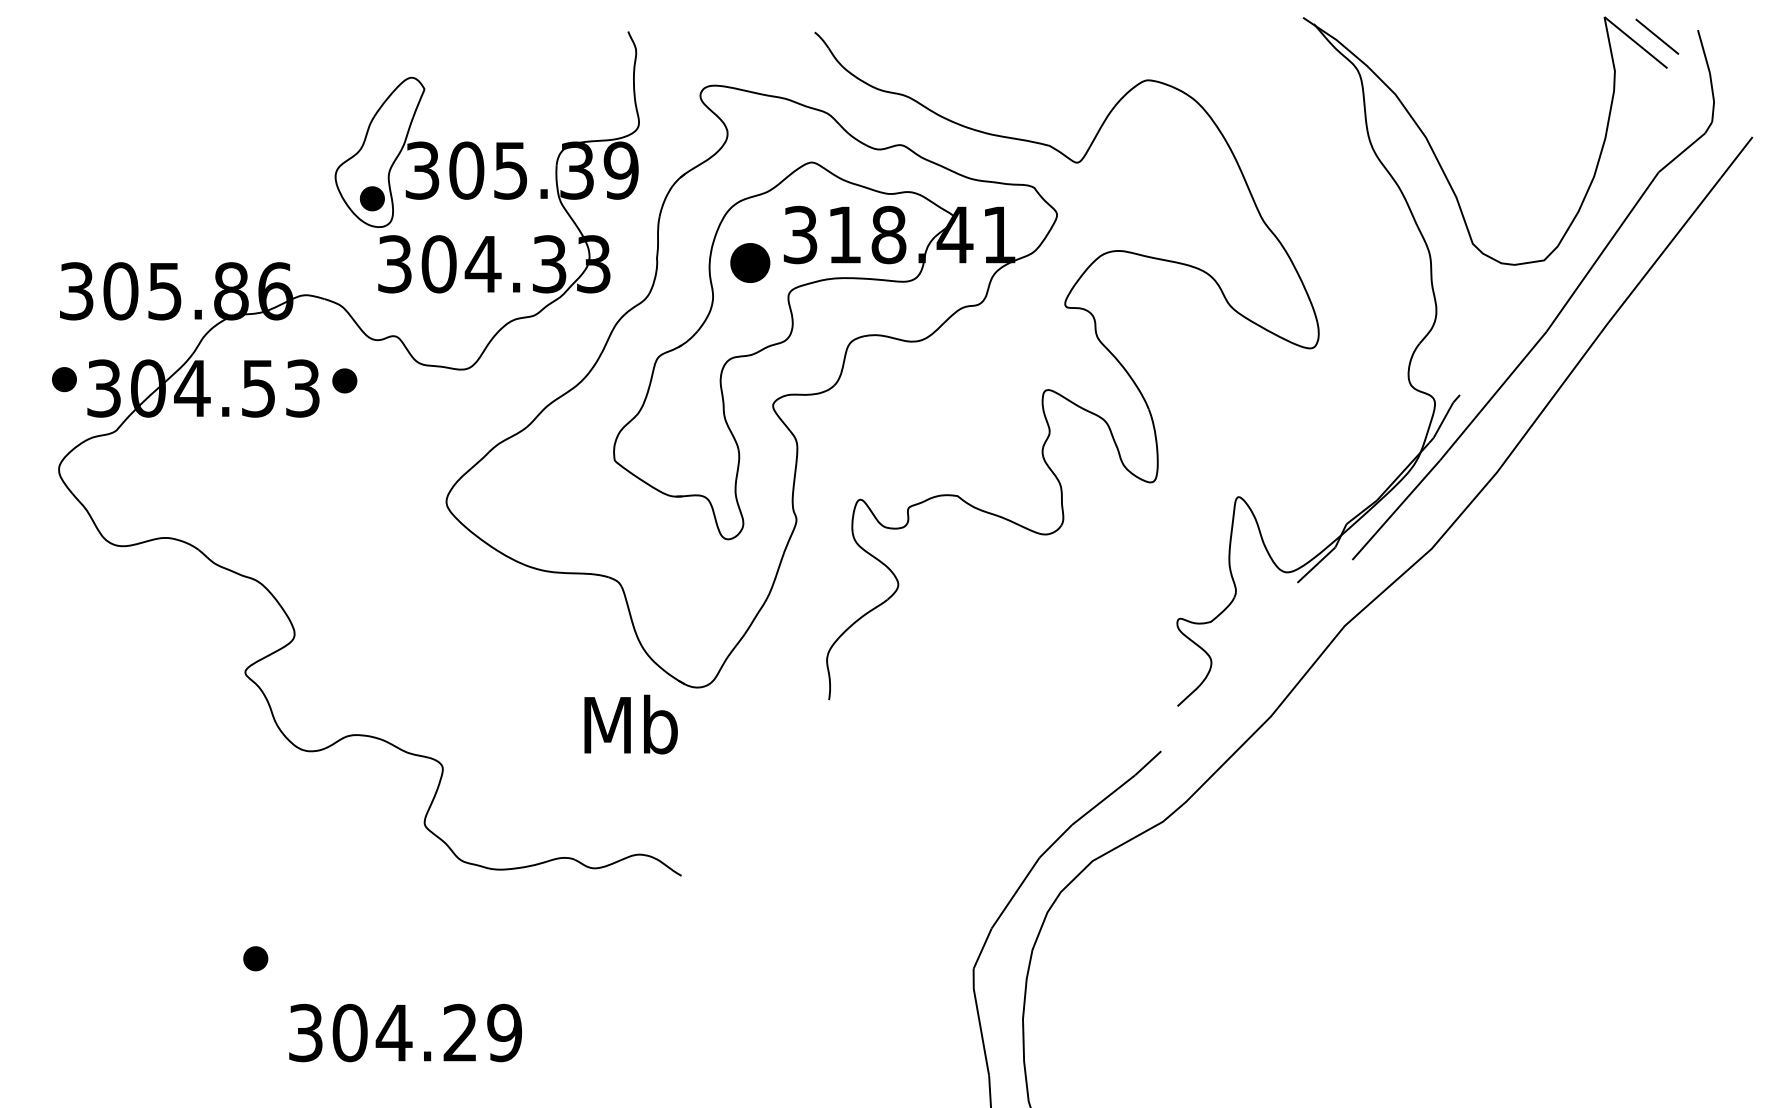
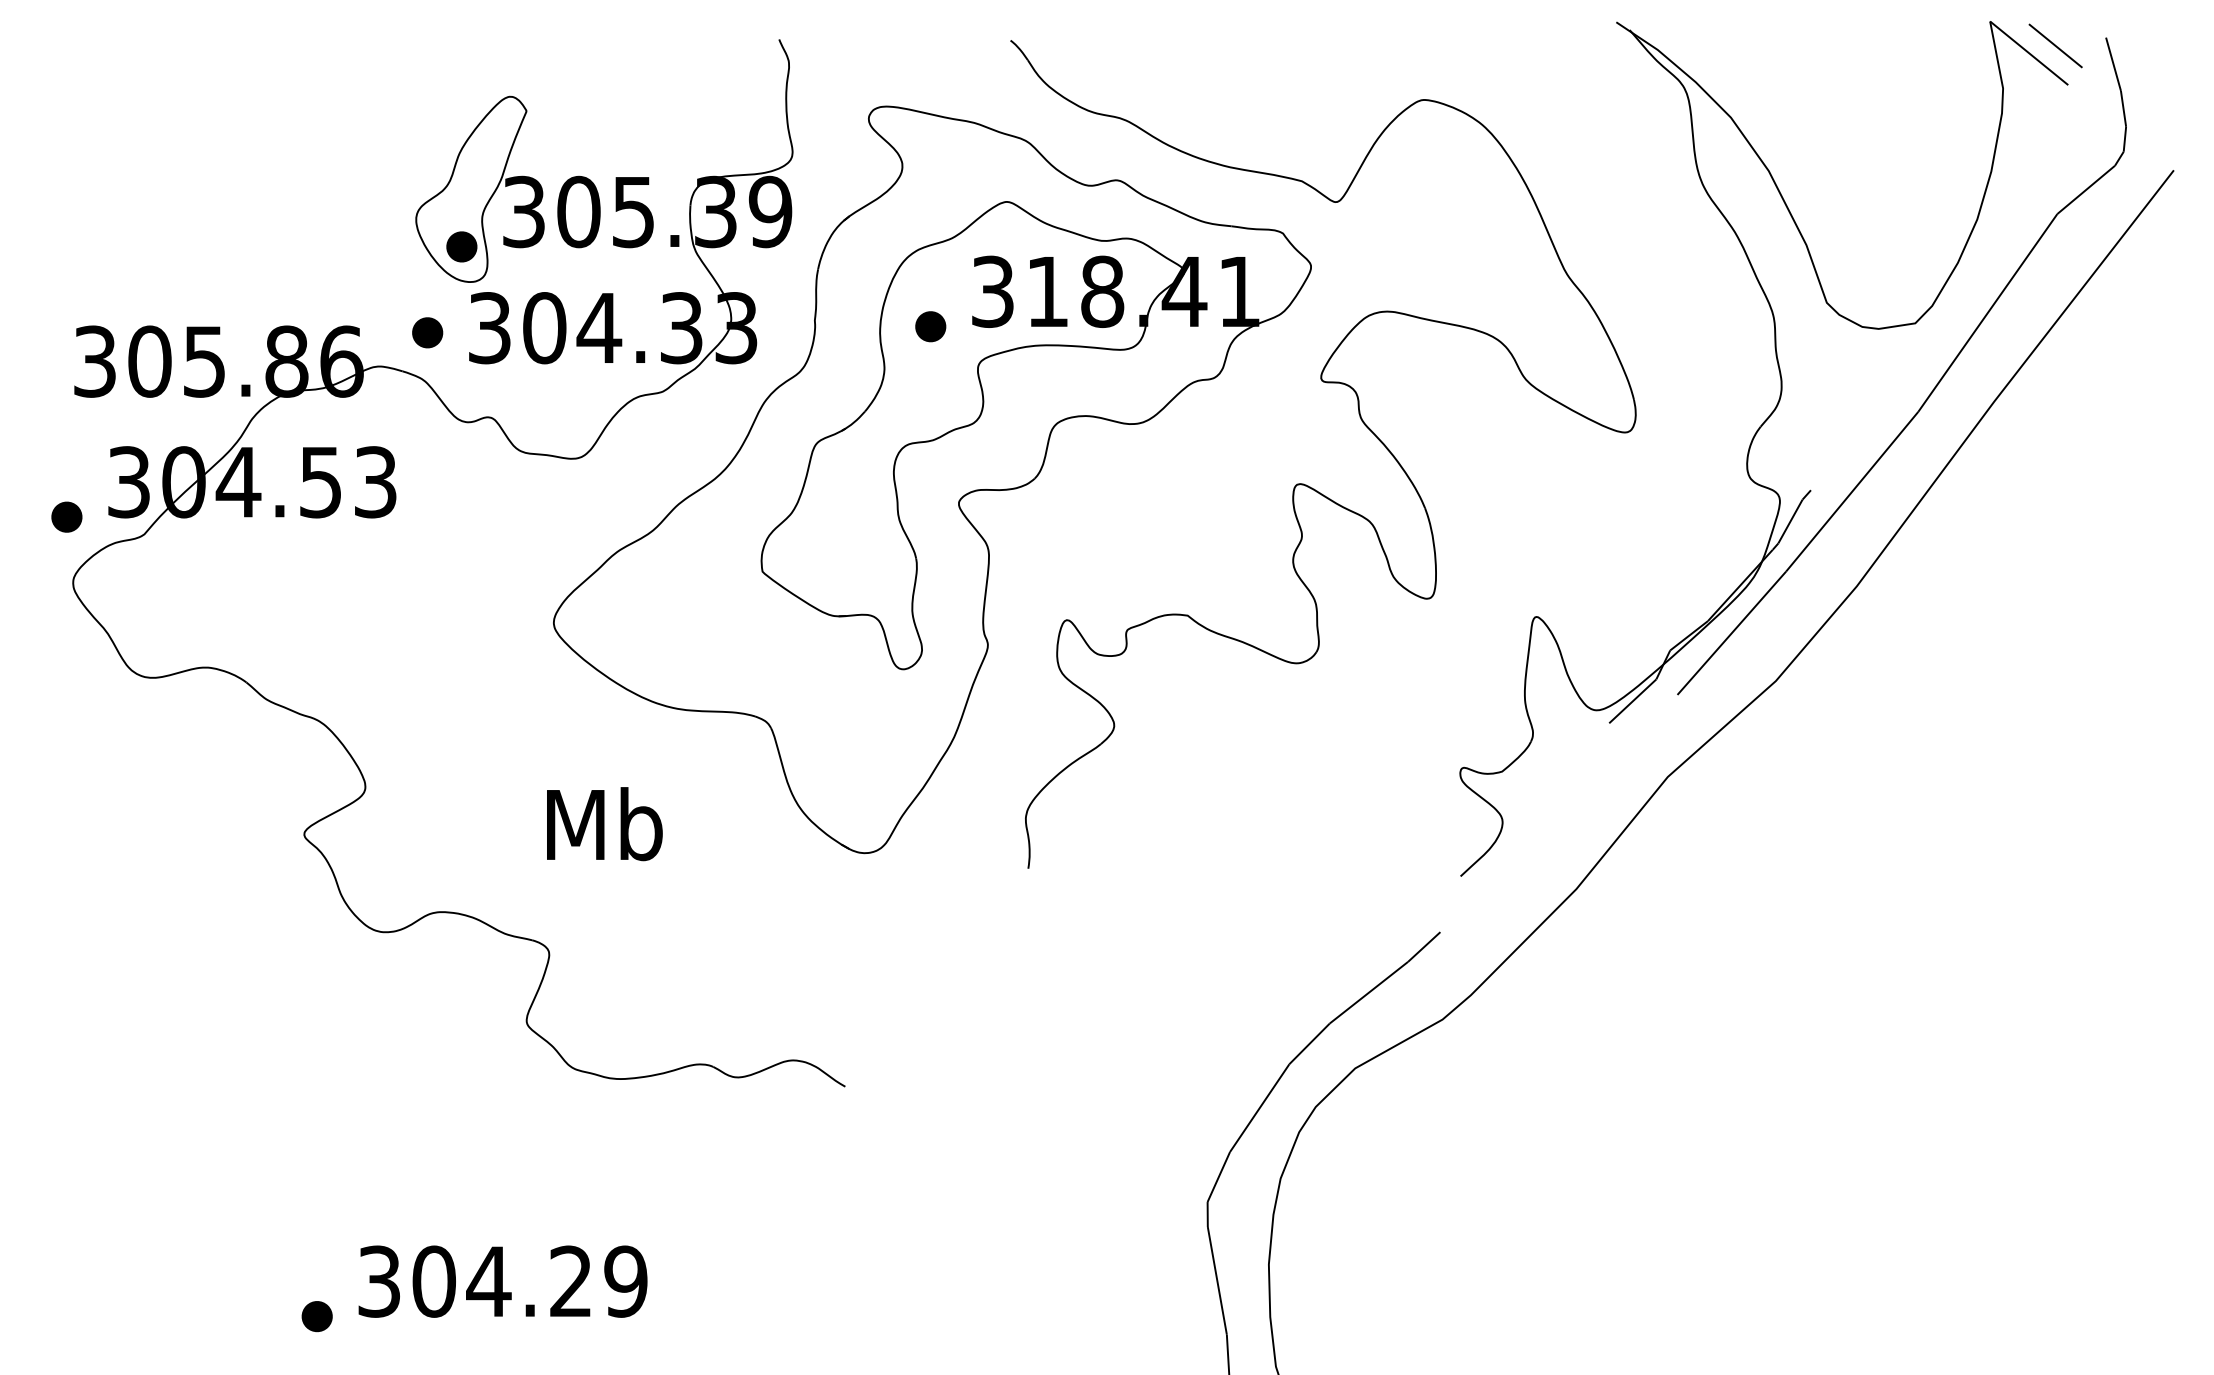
part: (750, 262) -> (930, 326), size x0.62
part: (64, 379) -> (66, 516), moved
part: (344, 380) -> (427, 332), moved
text: (630, 724) -> (604, 824), moved
part: (255, 958) -> (316, 1316), moved

